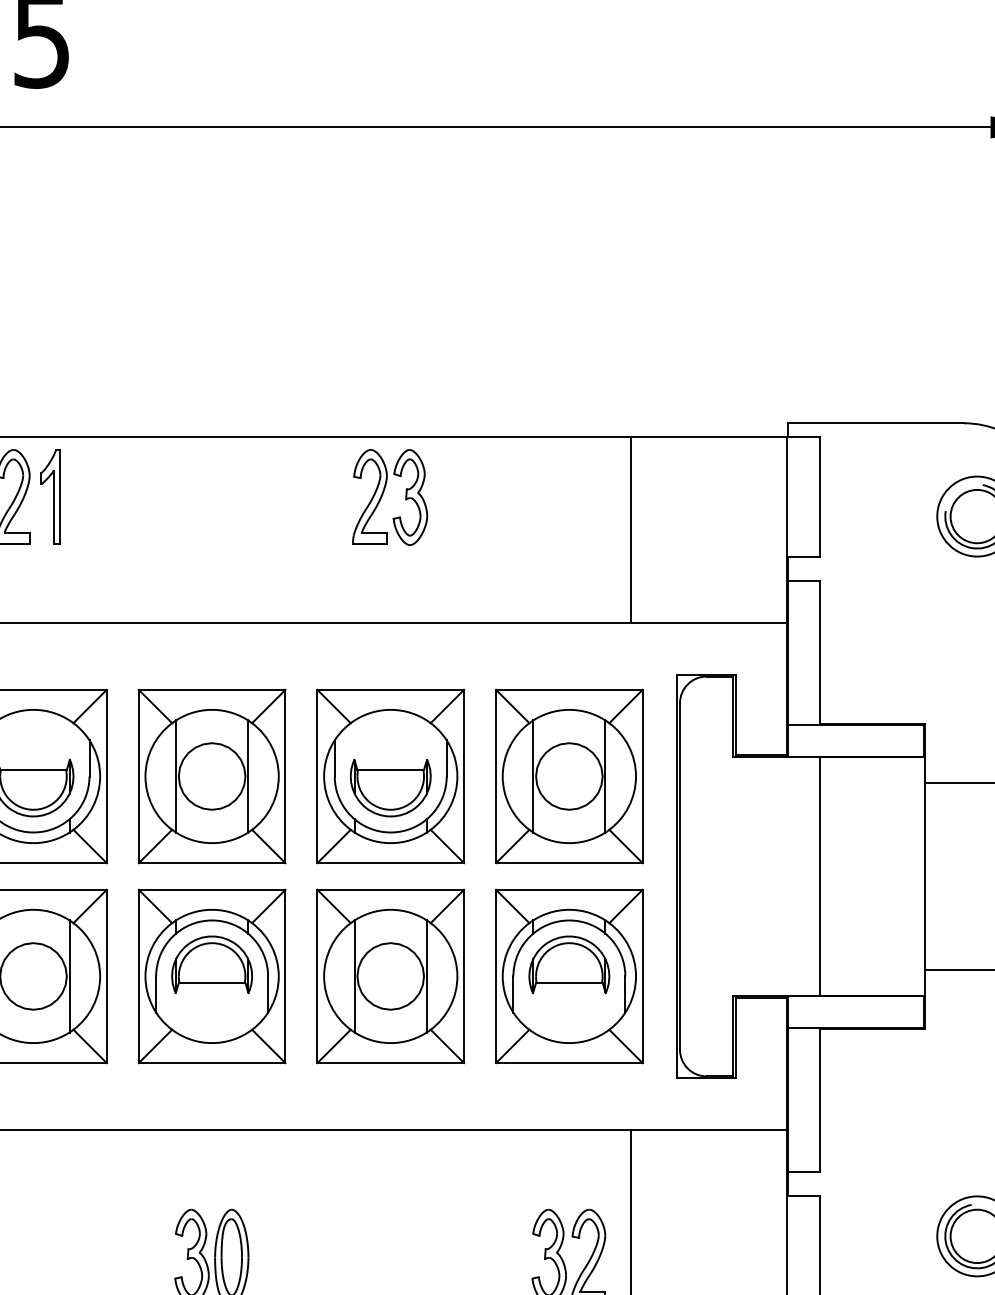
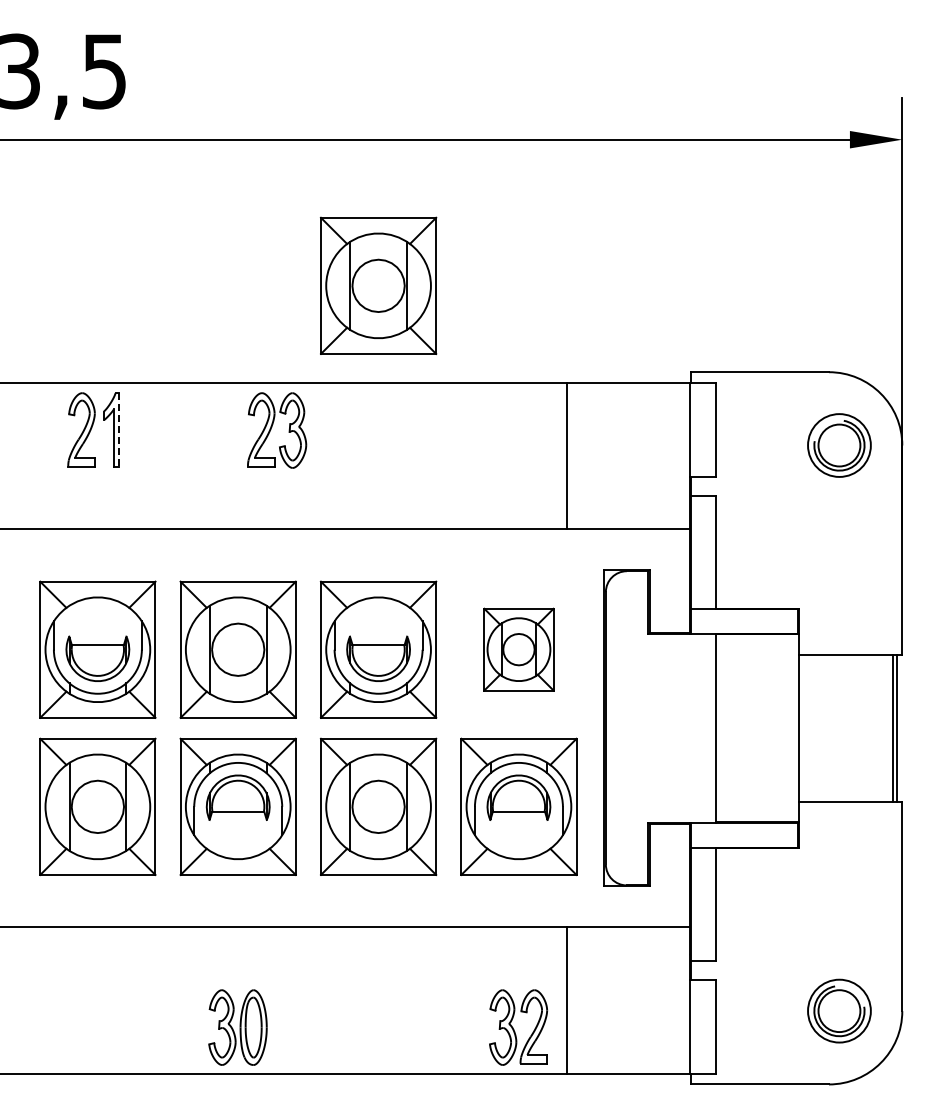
part: (390, 312) -> (378, 285), added
line: (59, 496) -> (118, 429), solid -> dashed
part: (390, 497) -> (277, 430), moved
part: (568, 776) -> (518, 649), size x0.6

